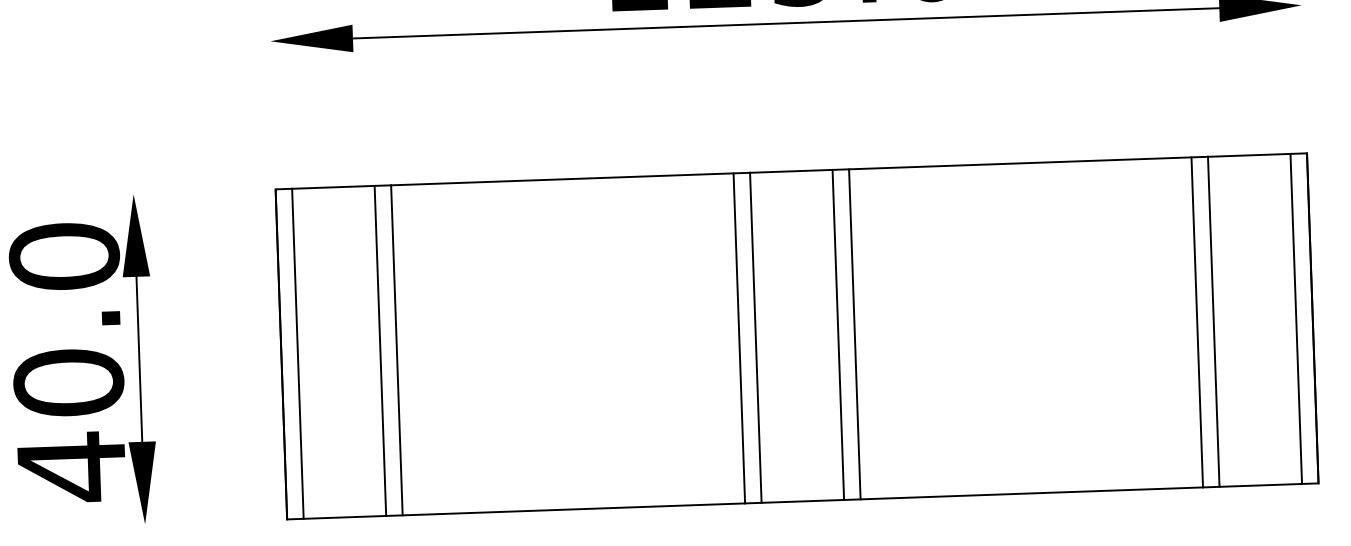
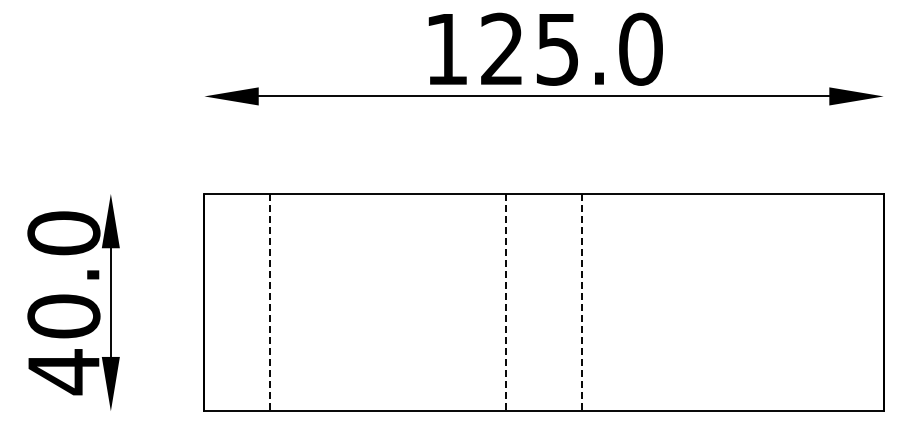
line: (1295, 318) -> (872, 302), removed
line: (1213, 321) -> (818, 302), removed
line: (1197, 322) -> (807, 302), removed
line: (838, 334) -> (571, 302), removed
line: (855, 334) -> (582, 302), solid -> dashed
line: (755, 337) -> (516, 302), removed
line: (740, 338) -> (506, 302), solid -> dashed
line: (380, 350) -> (269, 302), solid -> dashed
line: (396, 350) -> (280, 302), removed
line: (298, 353) -> (215, 302), removed

